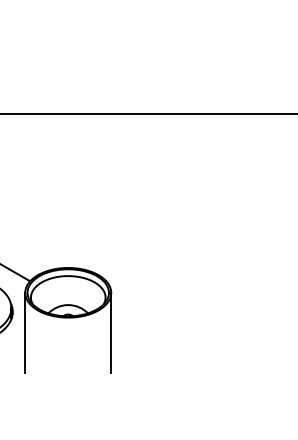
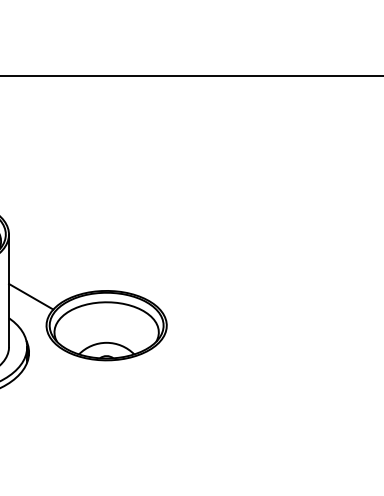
line: (25, 332) -> (46, 381), removed
line: (111, 332) -> (167, 381), removed

